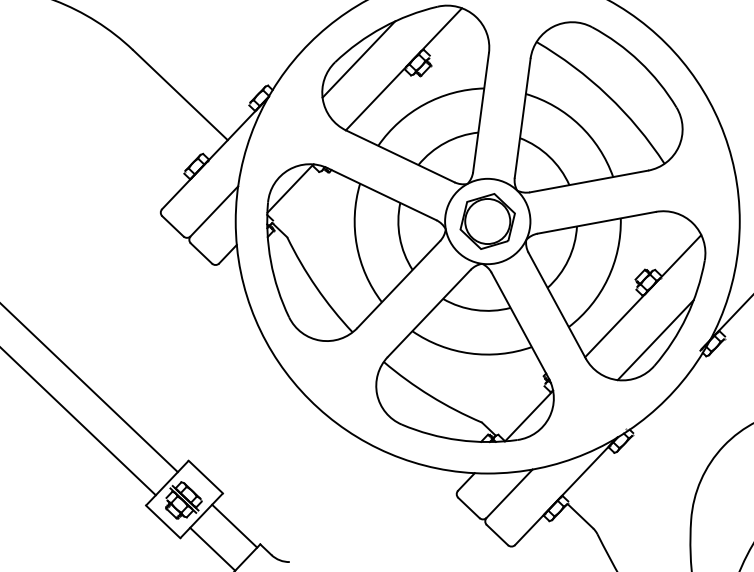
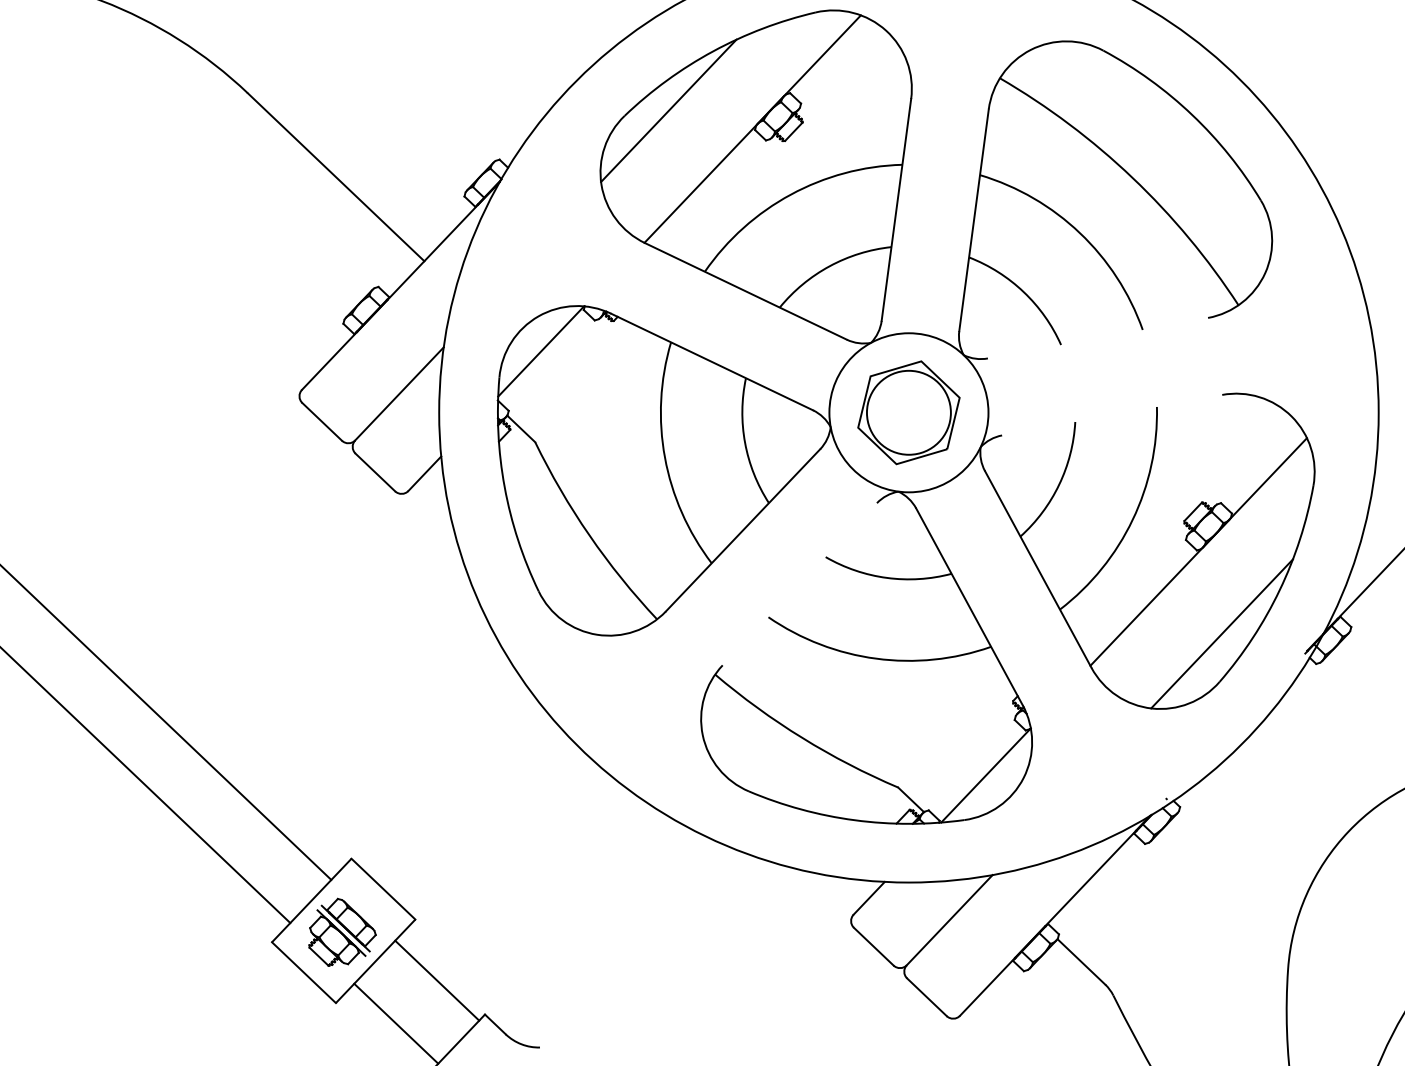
line: (589, 181) -> (1098, 338), removed
line: (596, 222) -> (1111, 414), removed
line: (428, 313) -> (798, 584), removed

